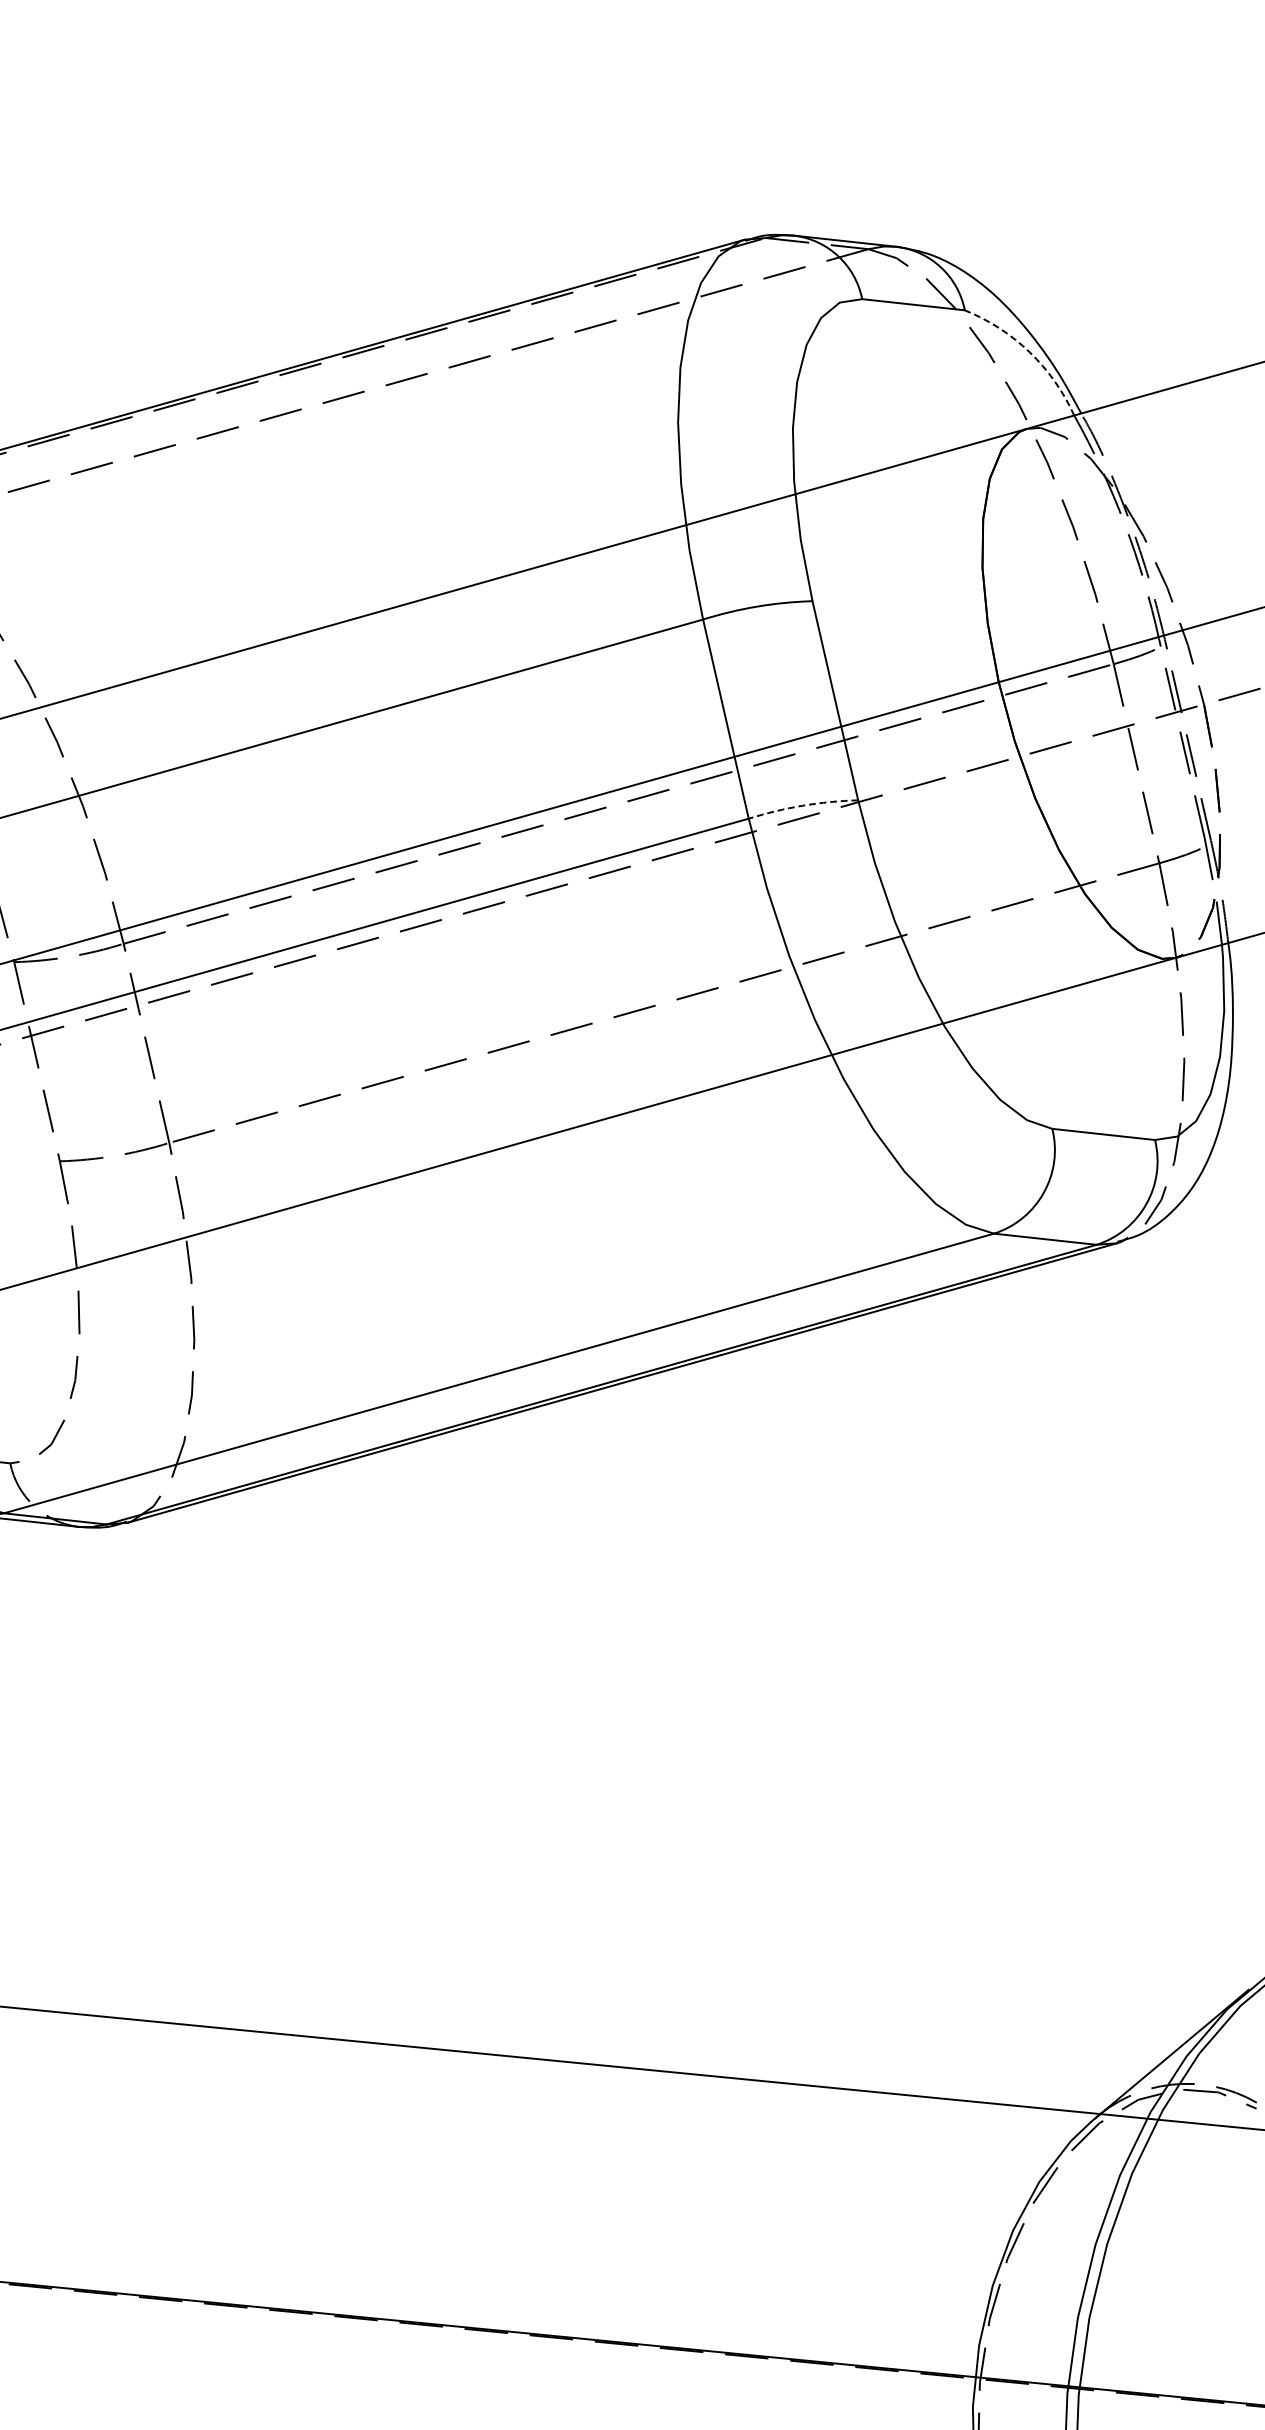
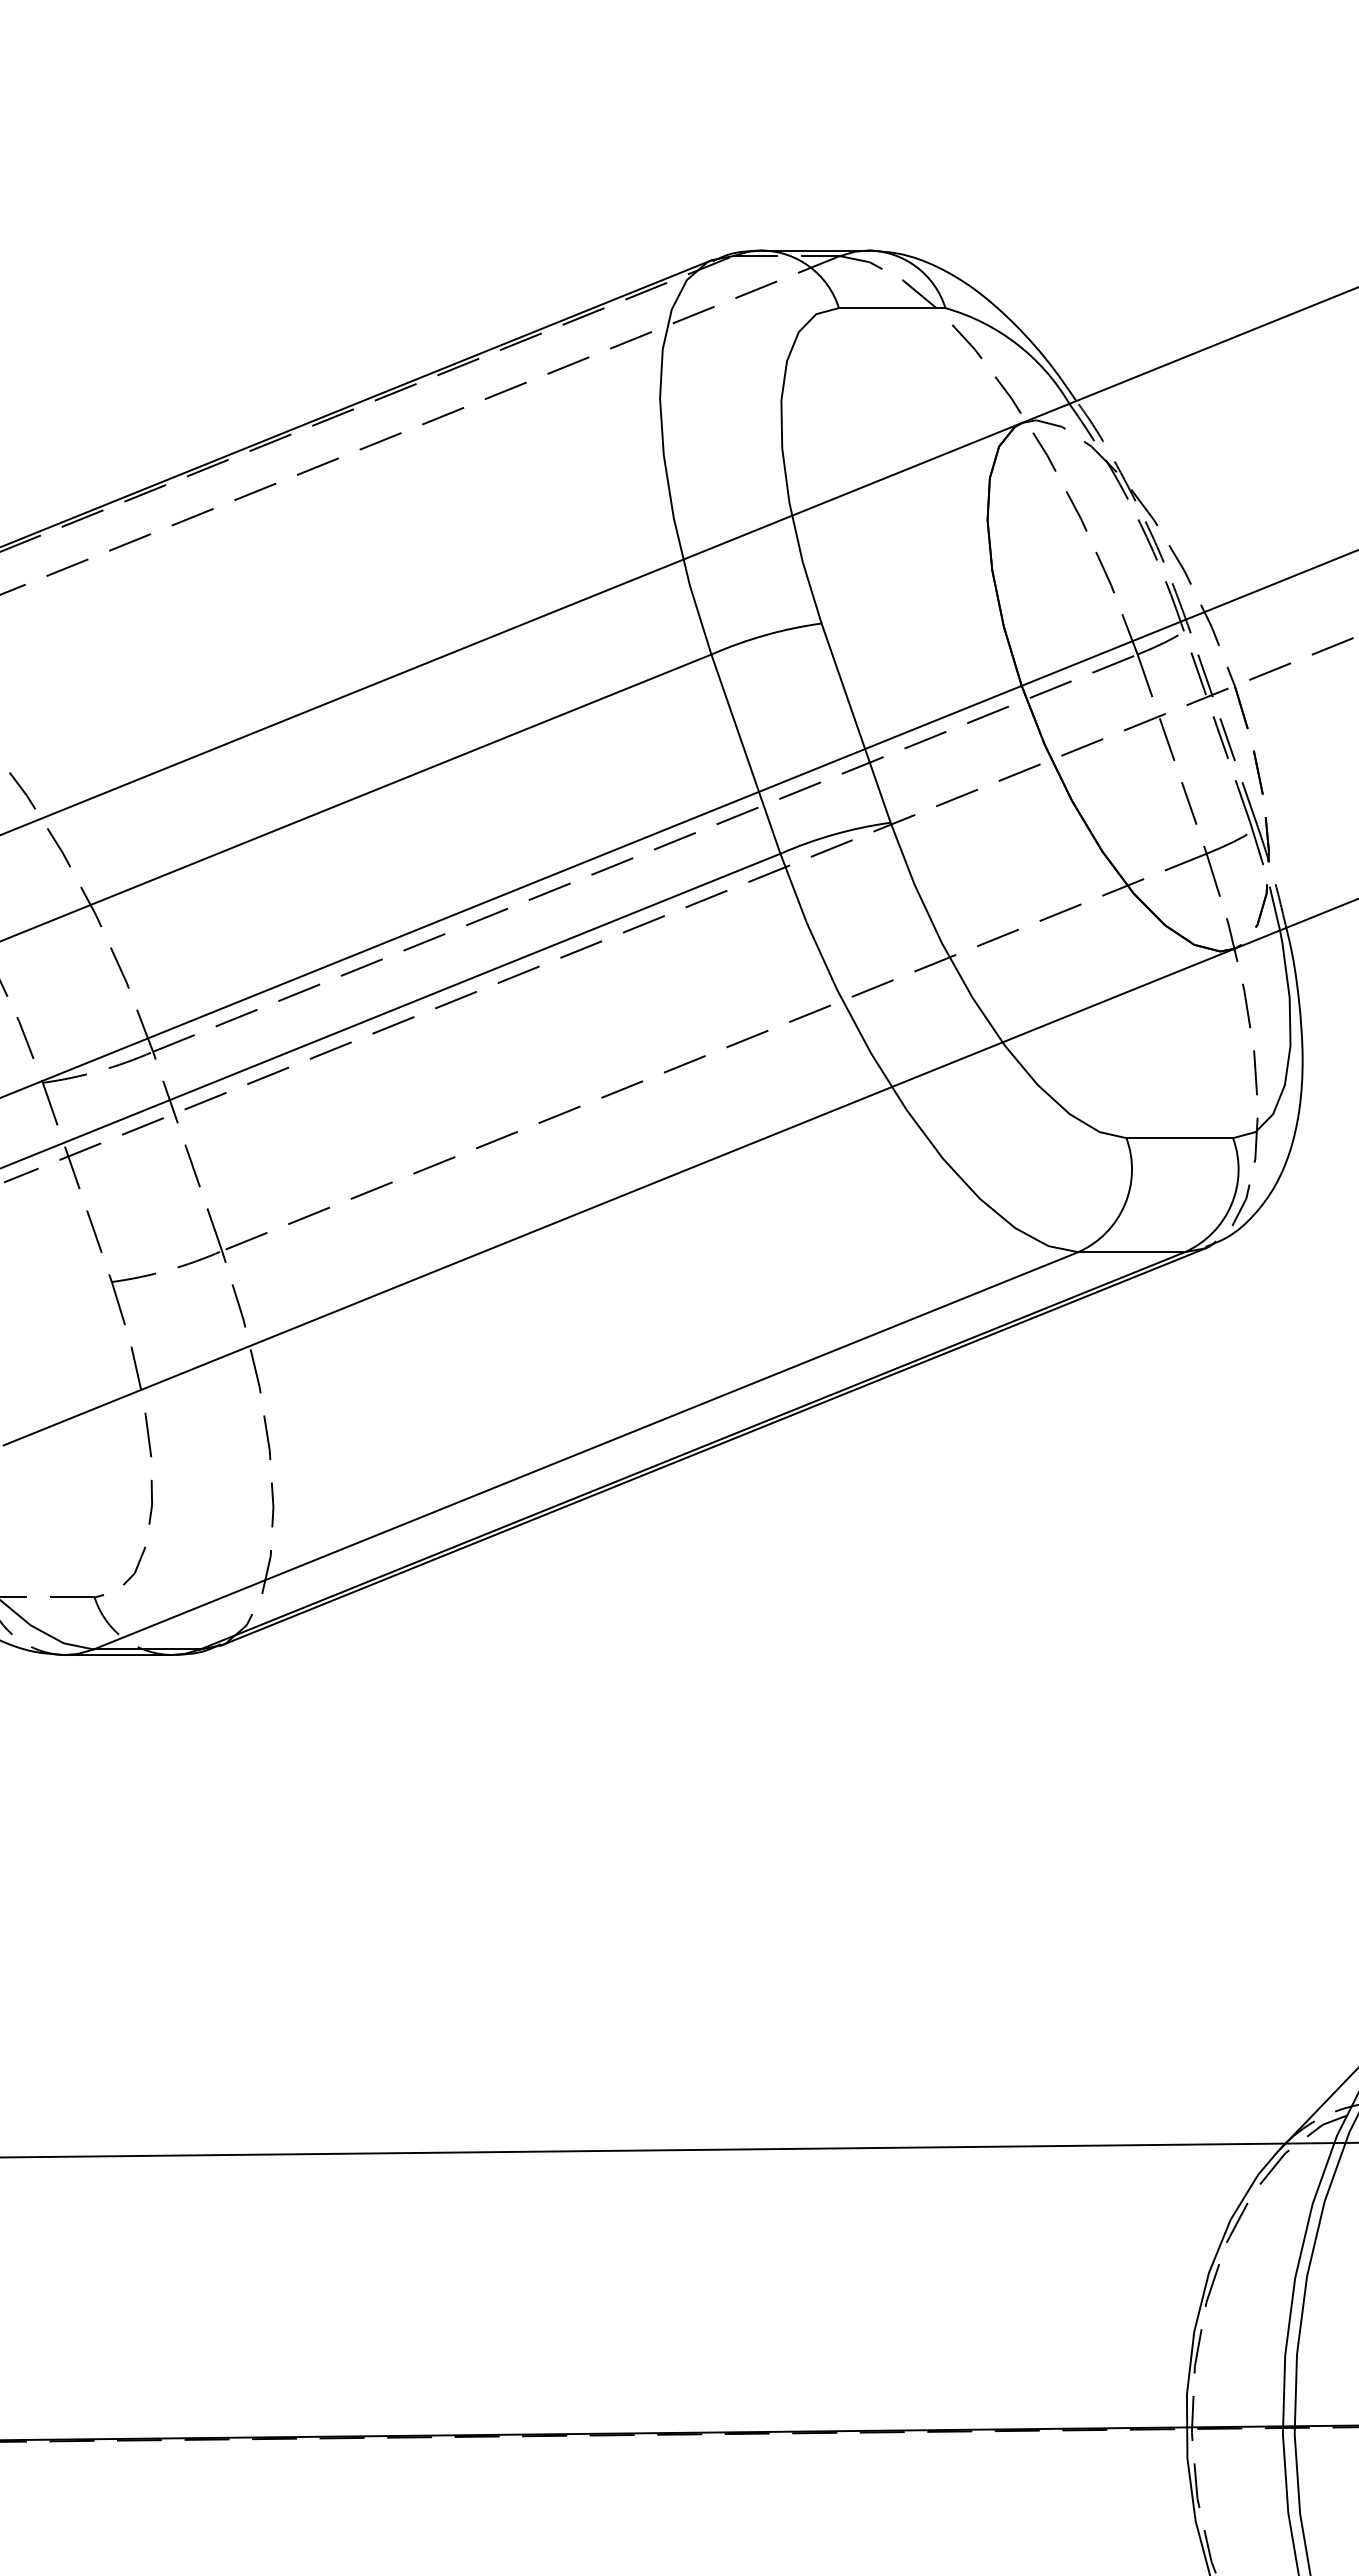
arc: (1029, 351) -> (1016, 343), dashed -> solid
arc: (802, 805) -> (834, 834), dashed -> solid

